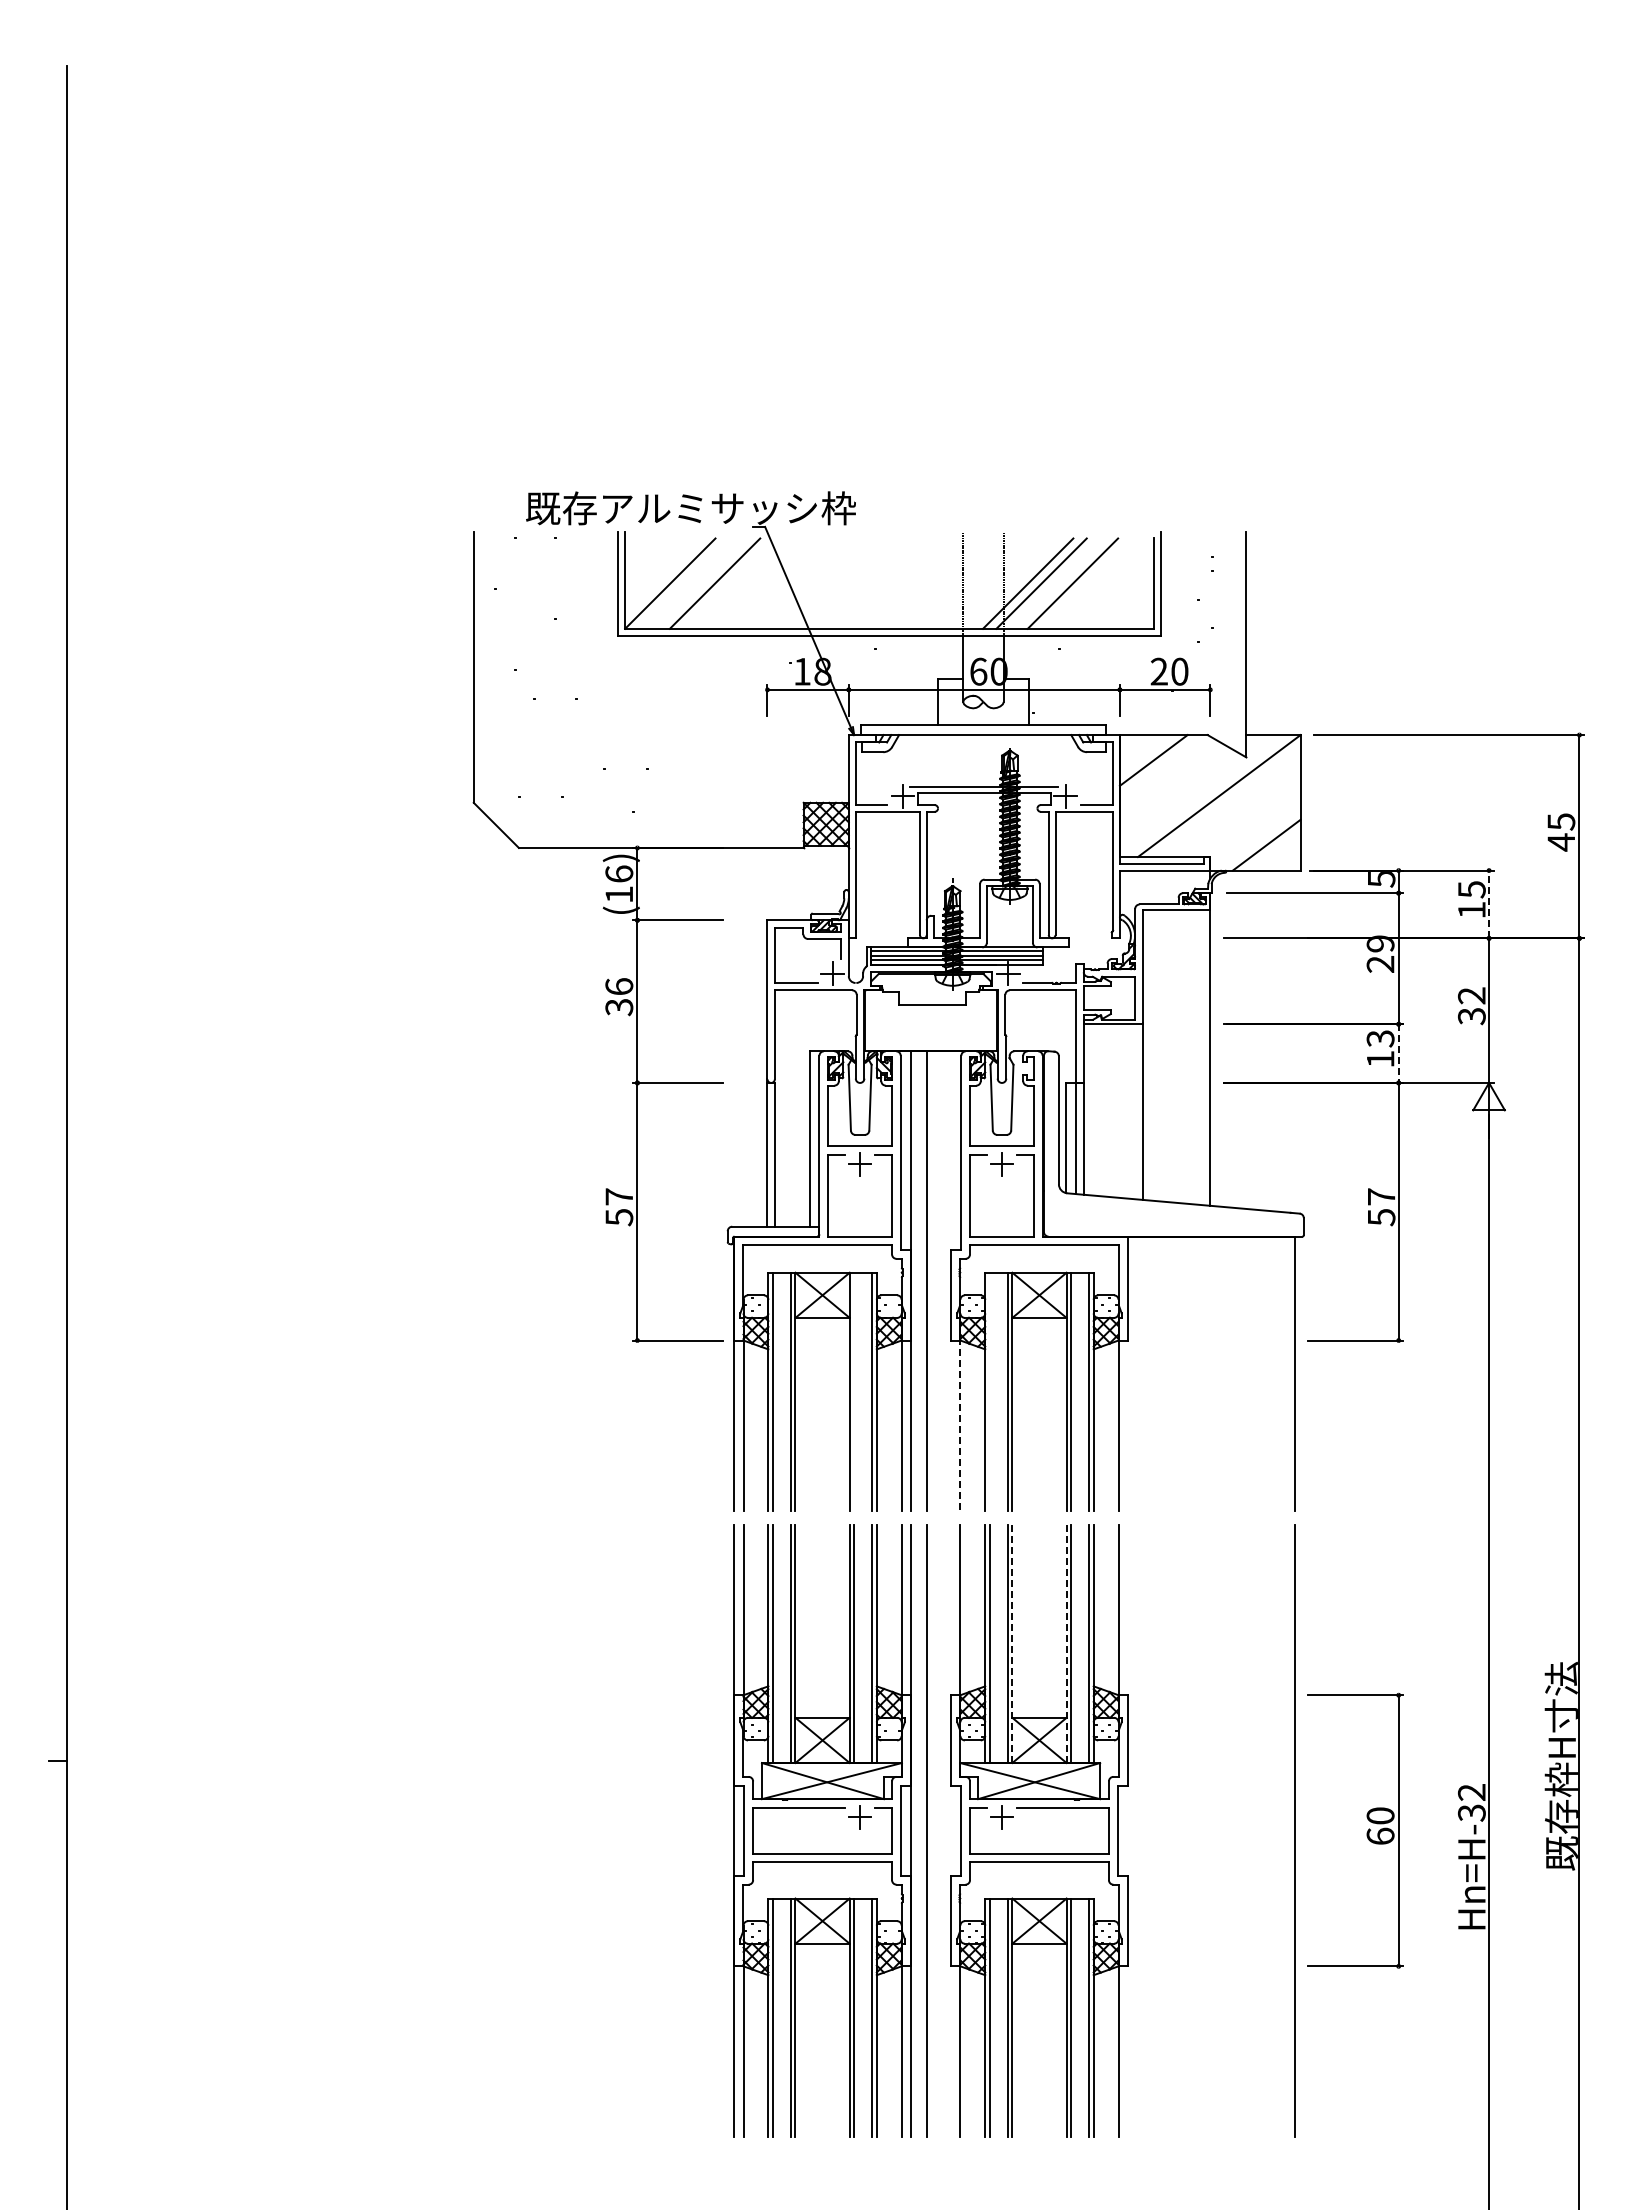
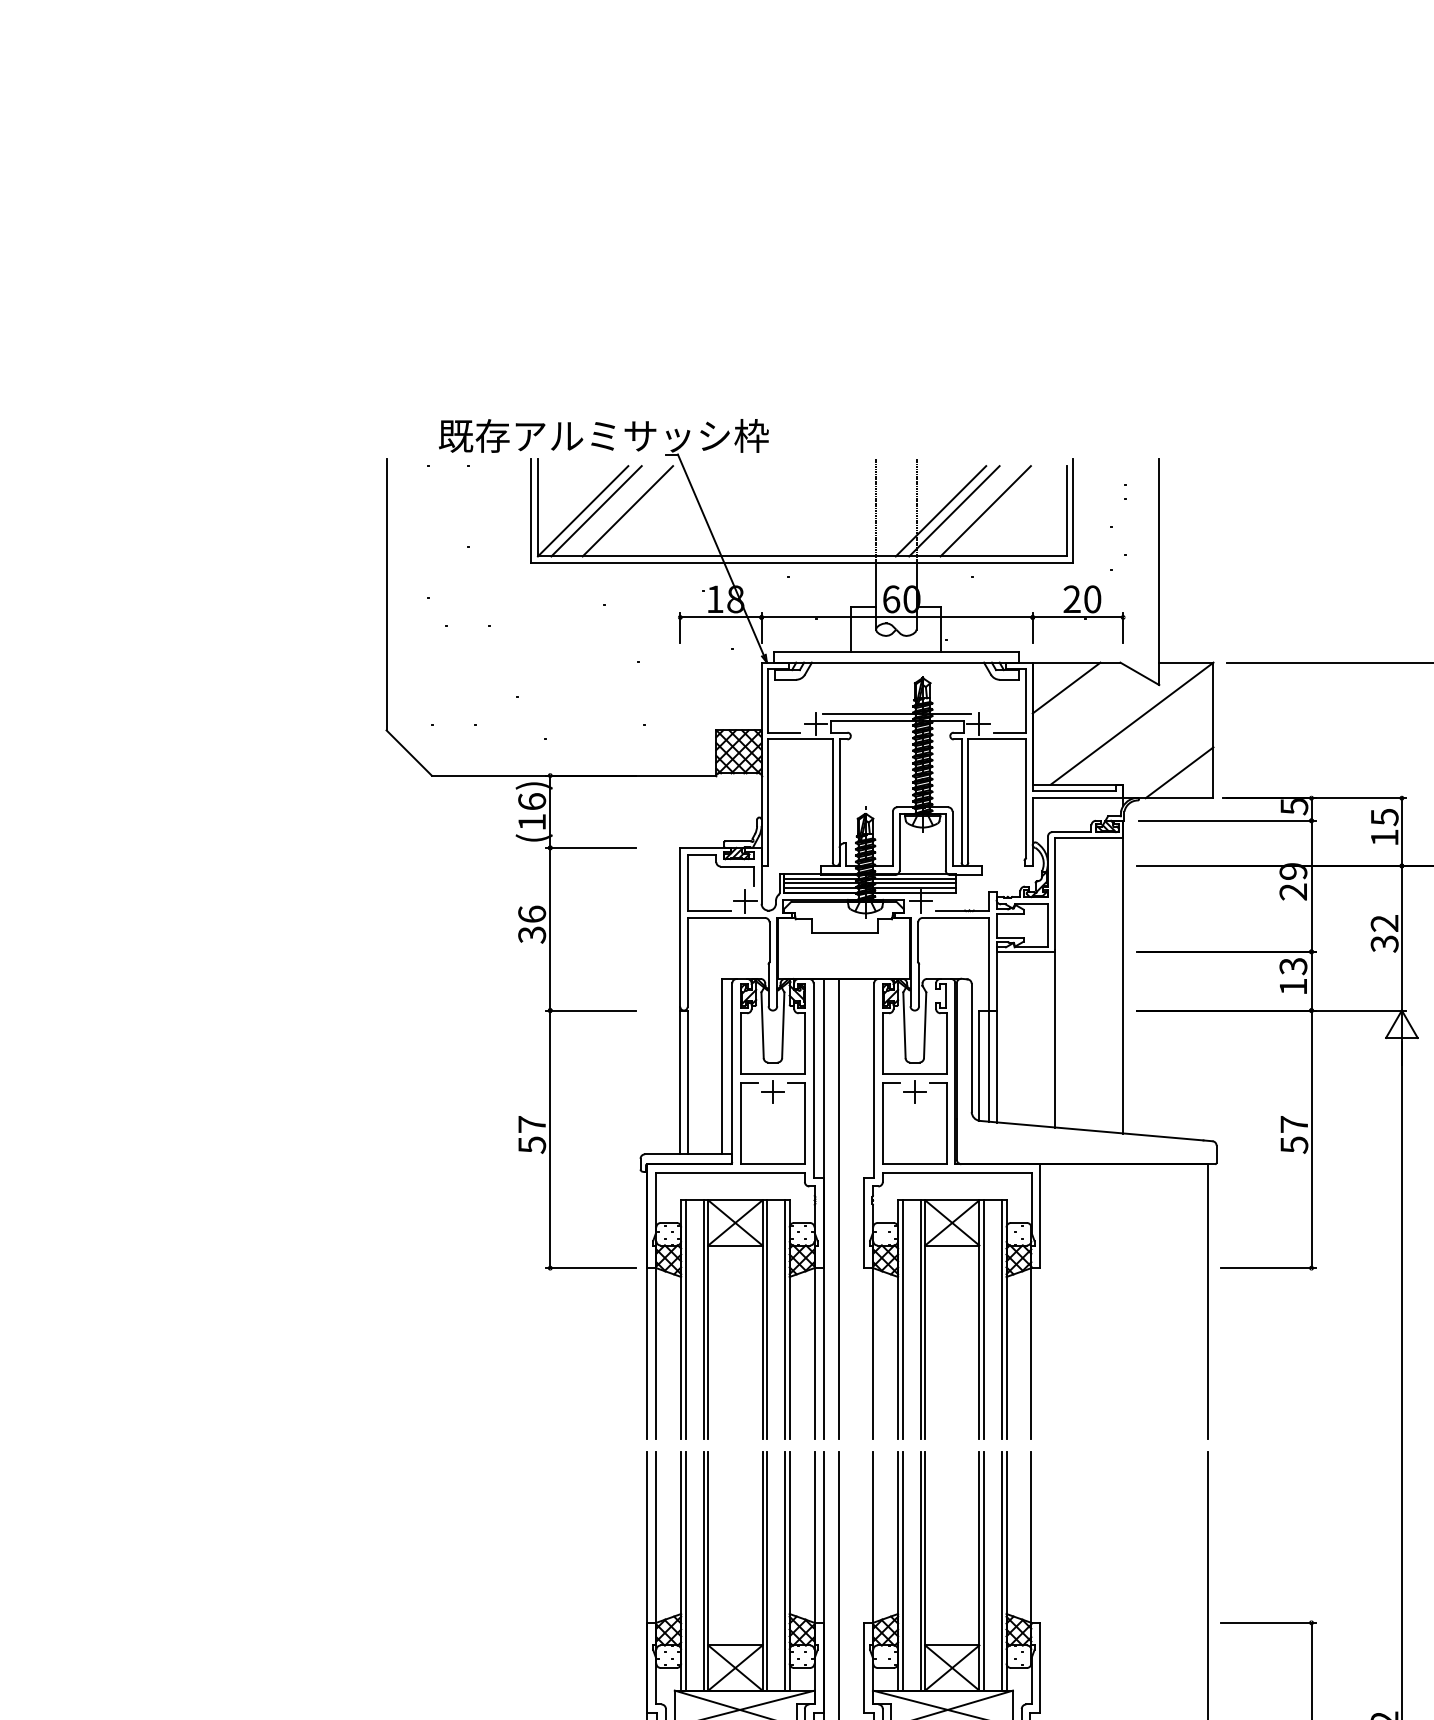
line: (683, 583) -> (596, 511), added
line: (1489, 904) -> (1402, 832), dashed -> solid
line: (1398, 1054) -> (1311, 982), dashed -> solid
line: (854, 1391) -> (767, 1319), added
line: (989, 1391) -> (902, 1319), added
line: (960, 1425) -> (873, 1353), dashed -> solid
line: (1066, 1643) -> (979, 1571), dashed -> solid
line: (1012, 1644) -> (925, 1572), dashed -> solid

